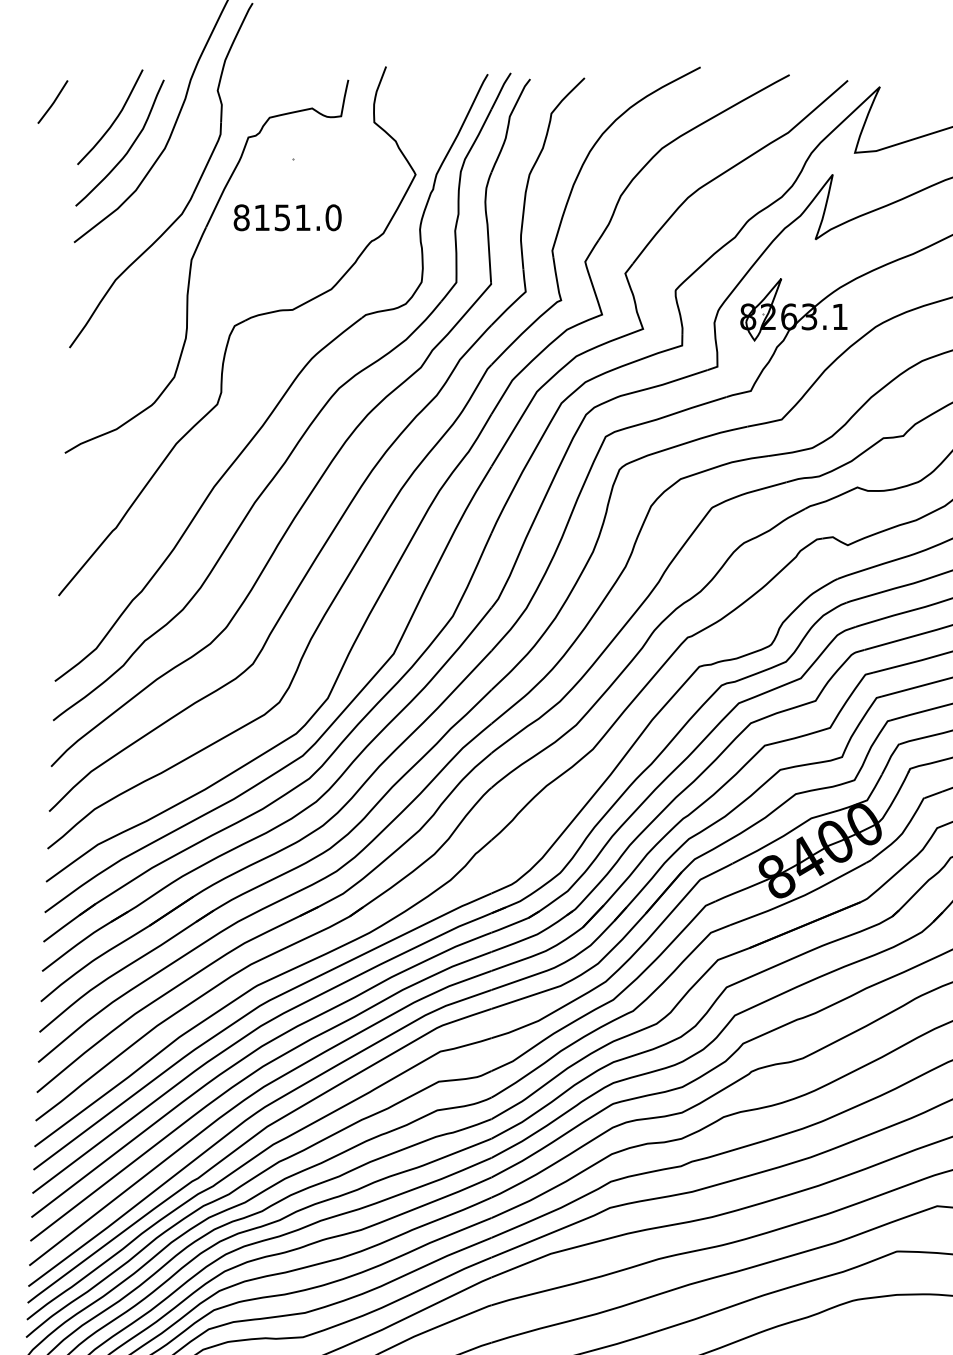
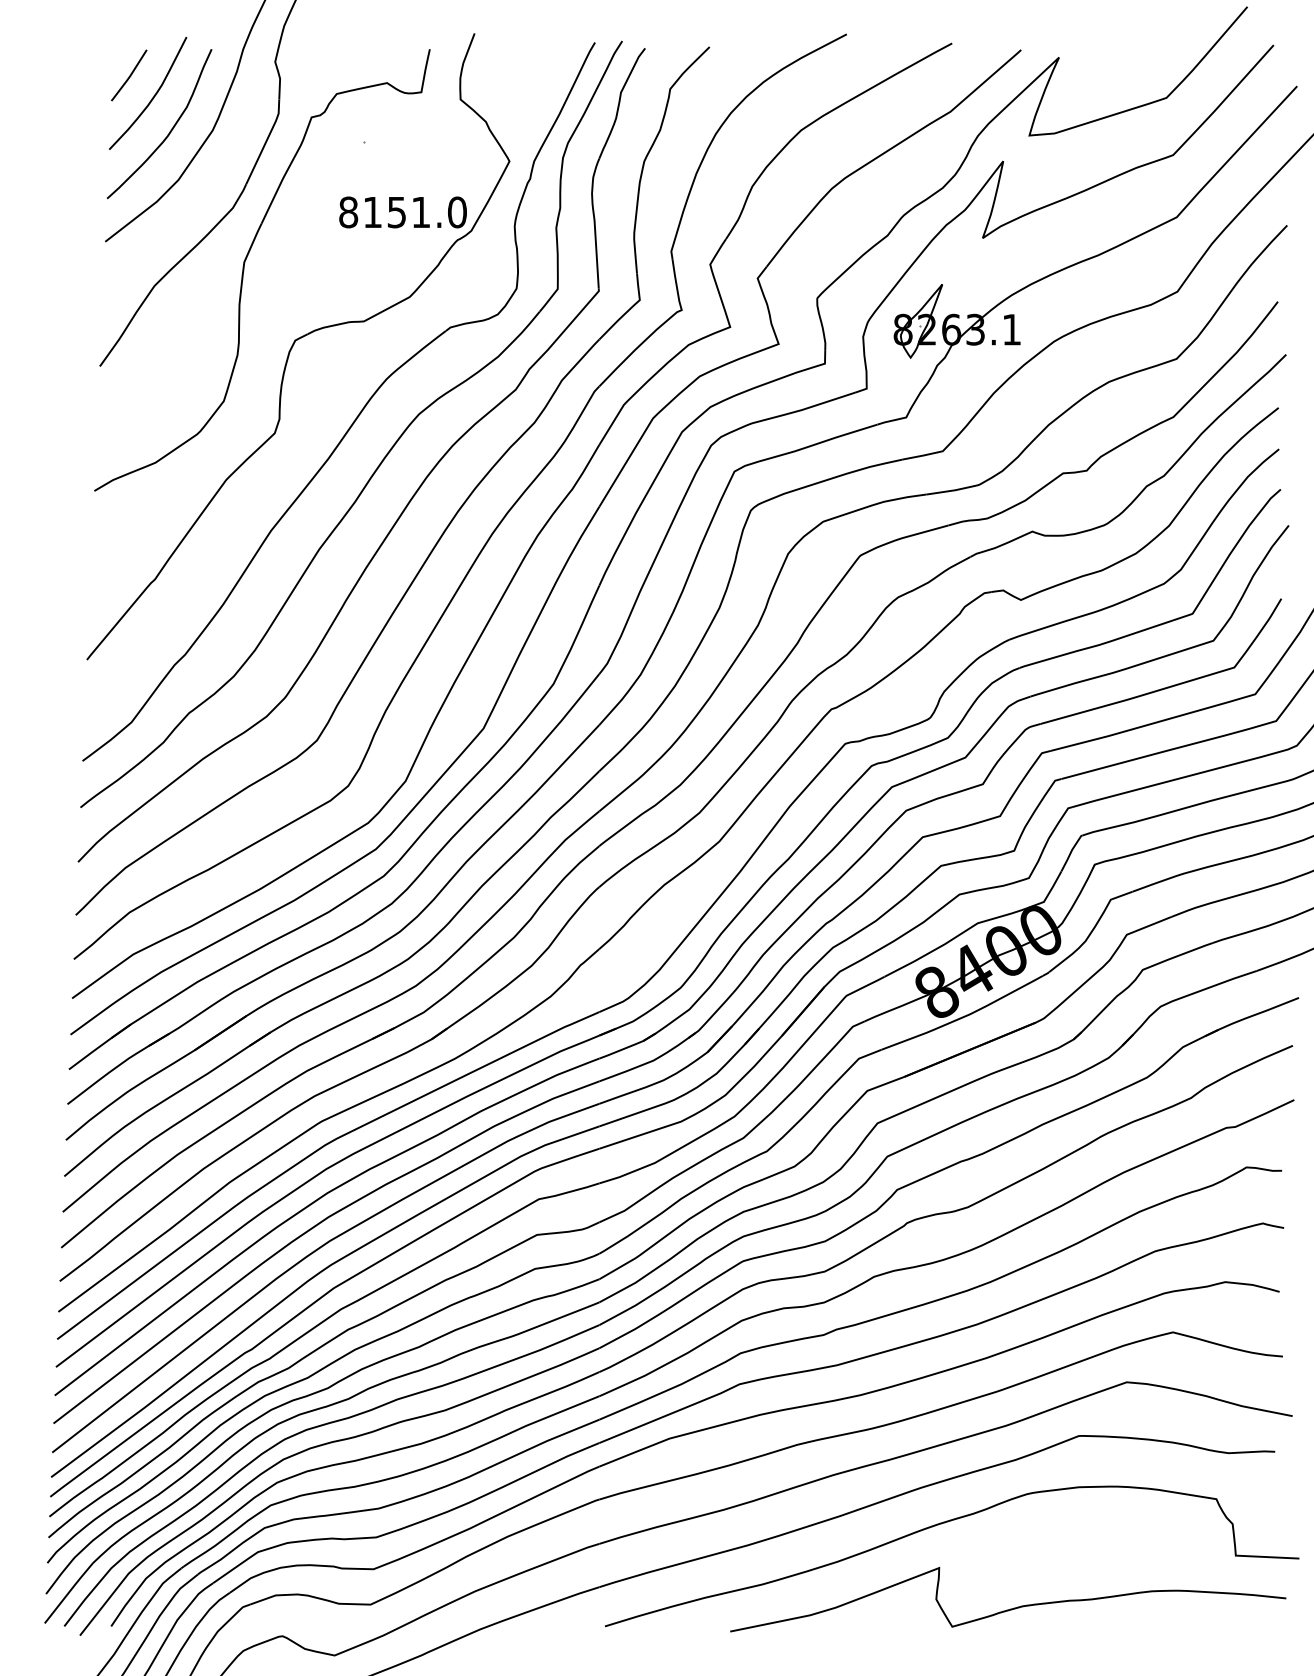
line: (53, 102) -> (129, 75), moved
text: (287, 217) -> (402, 212), moved

